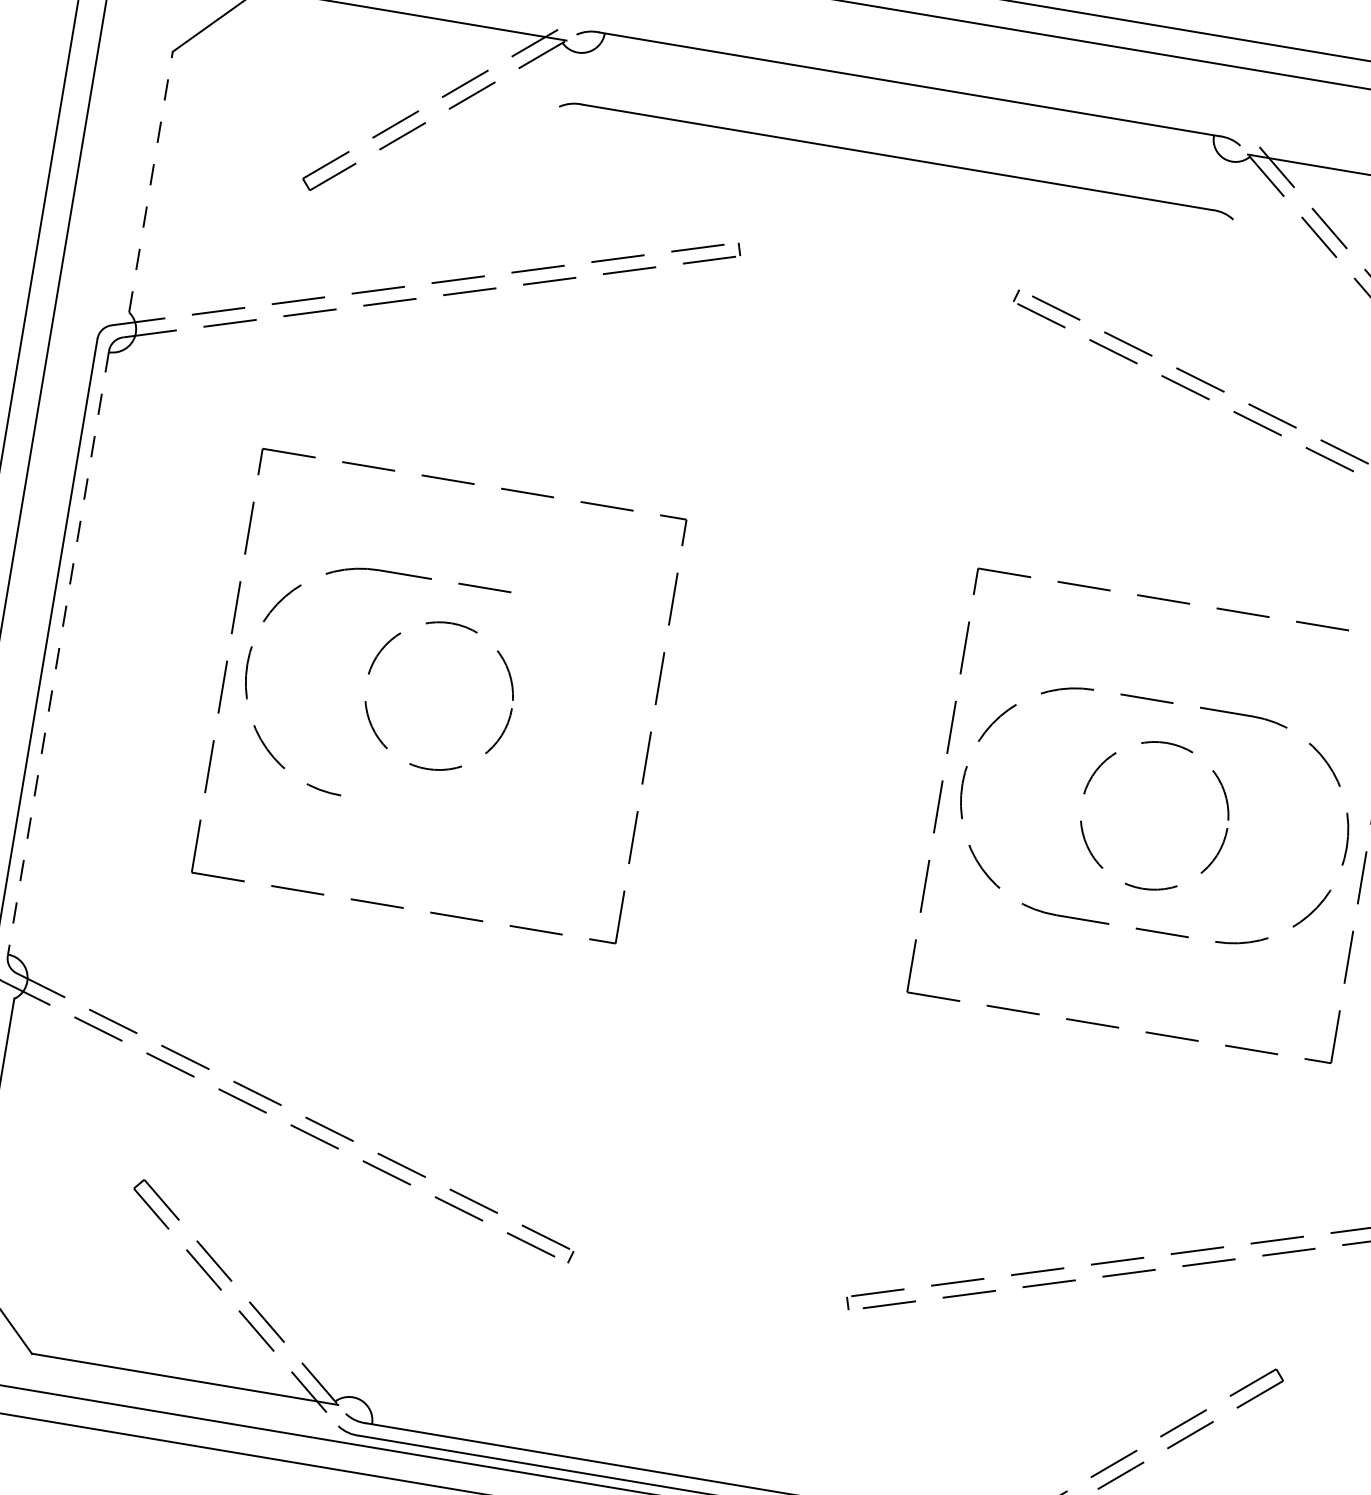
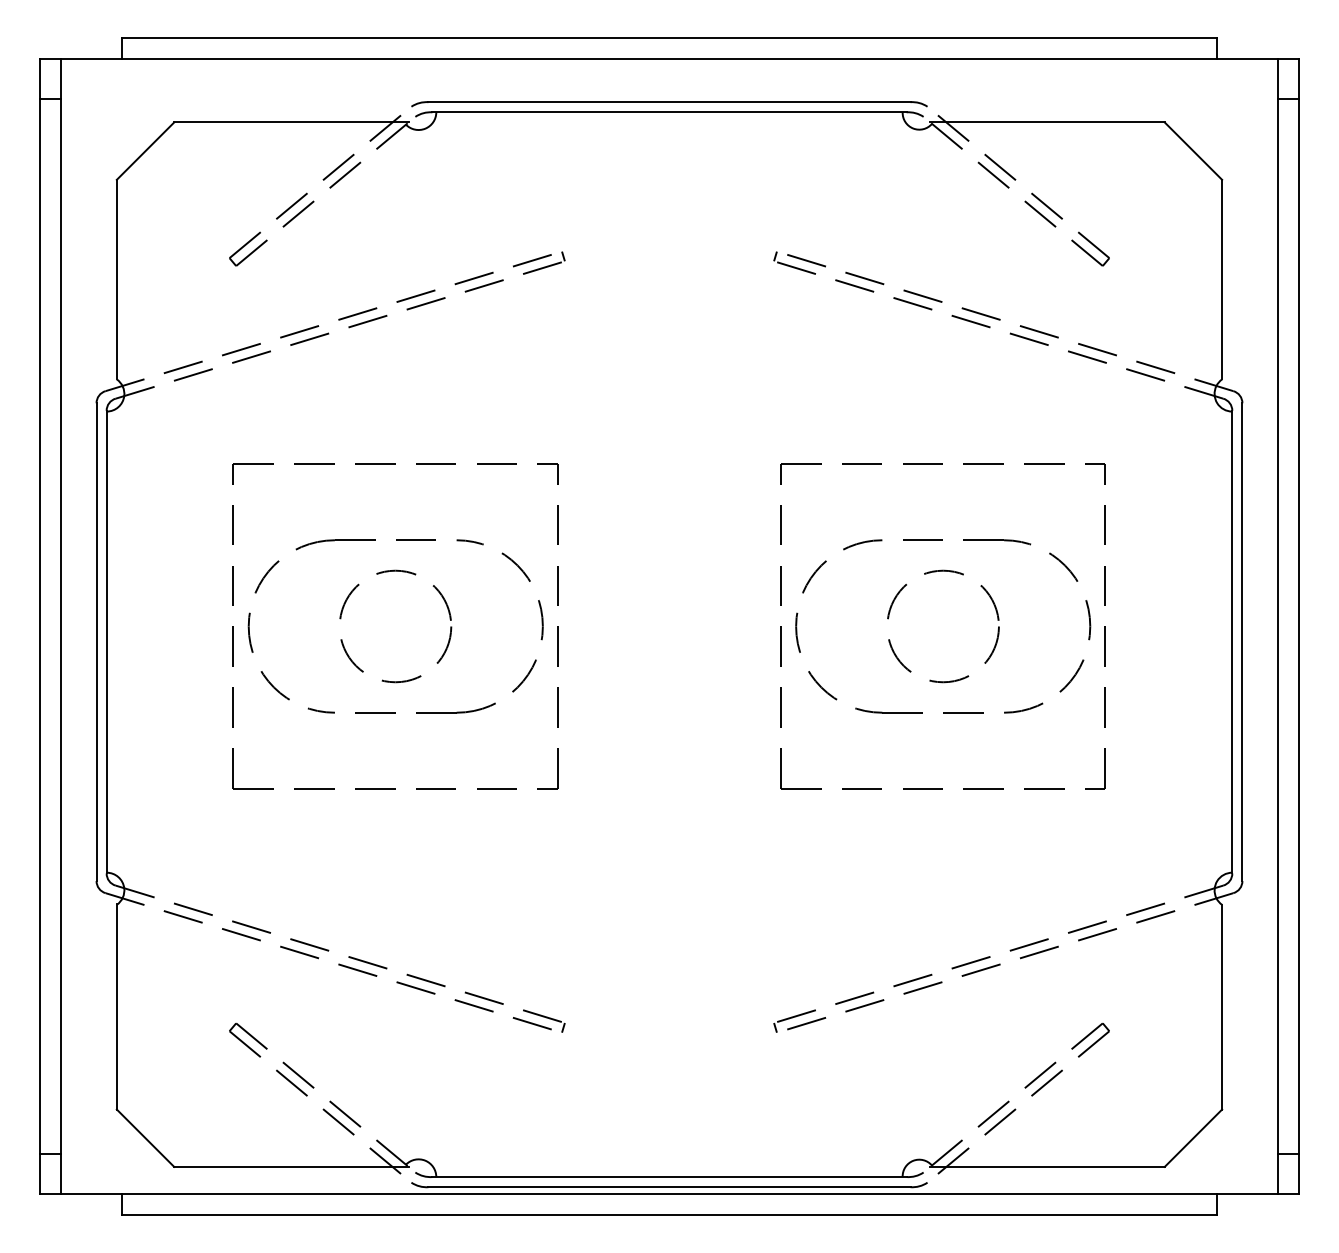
part: (896, 160) -> (669, 104), moved
line: (150, 181) -> (116, 279), dashed -> solid
part: (538, 598) -> (457, 541), added
line: (58, 653) -> (106, 642), dashed -> solid

